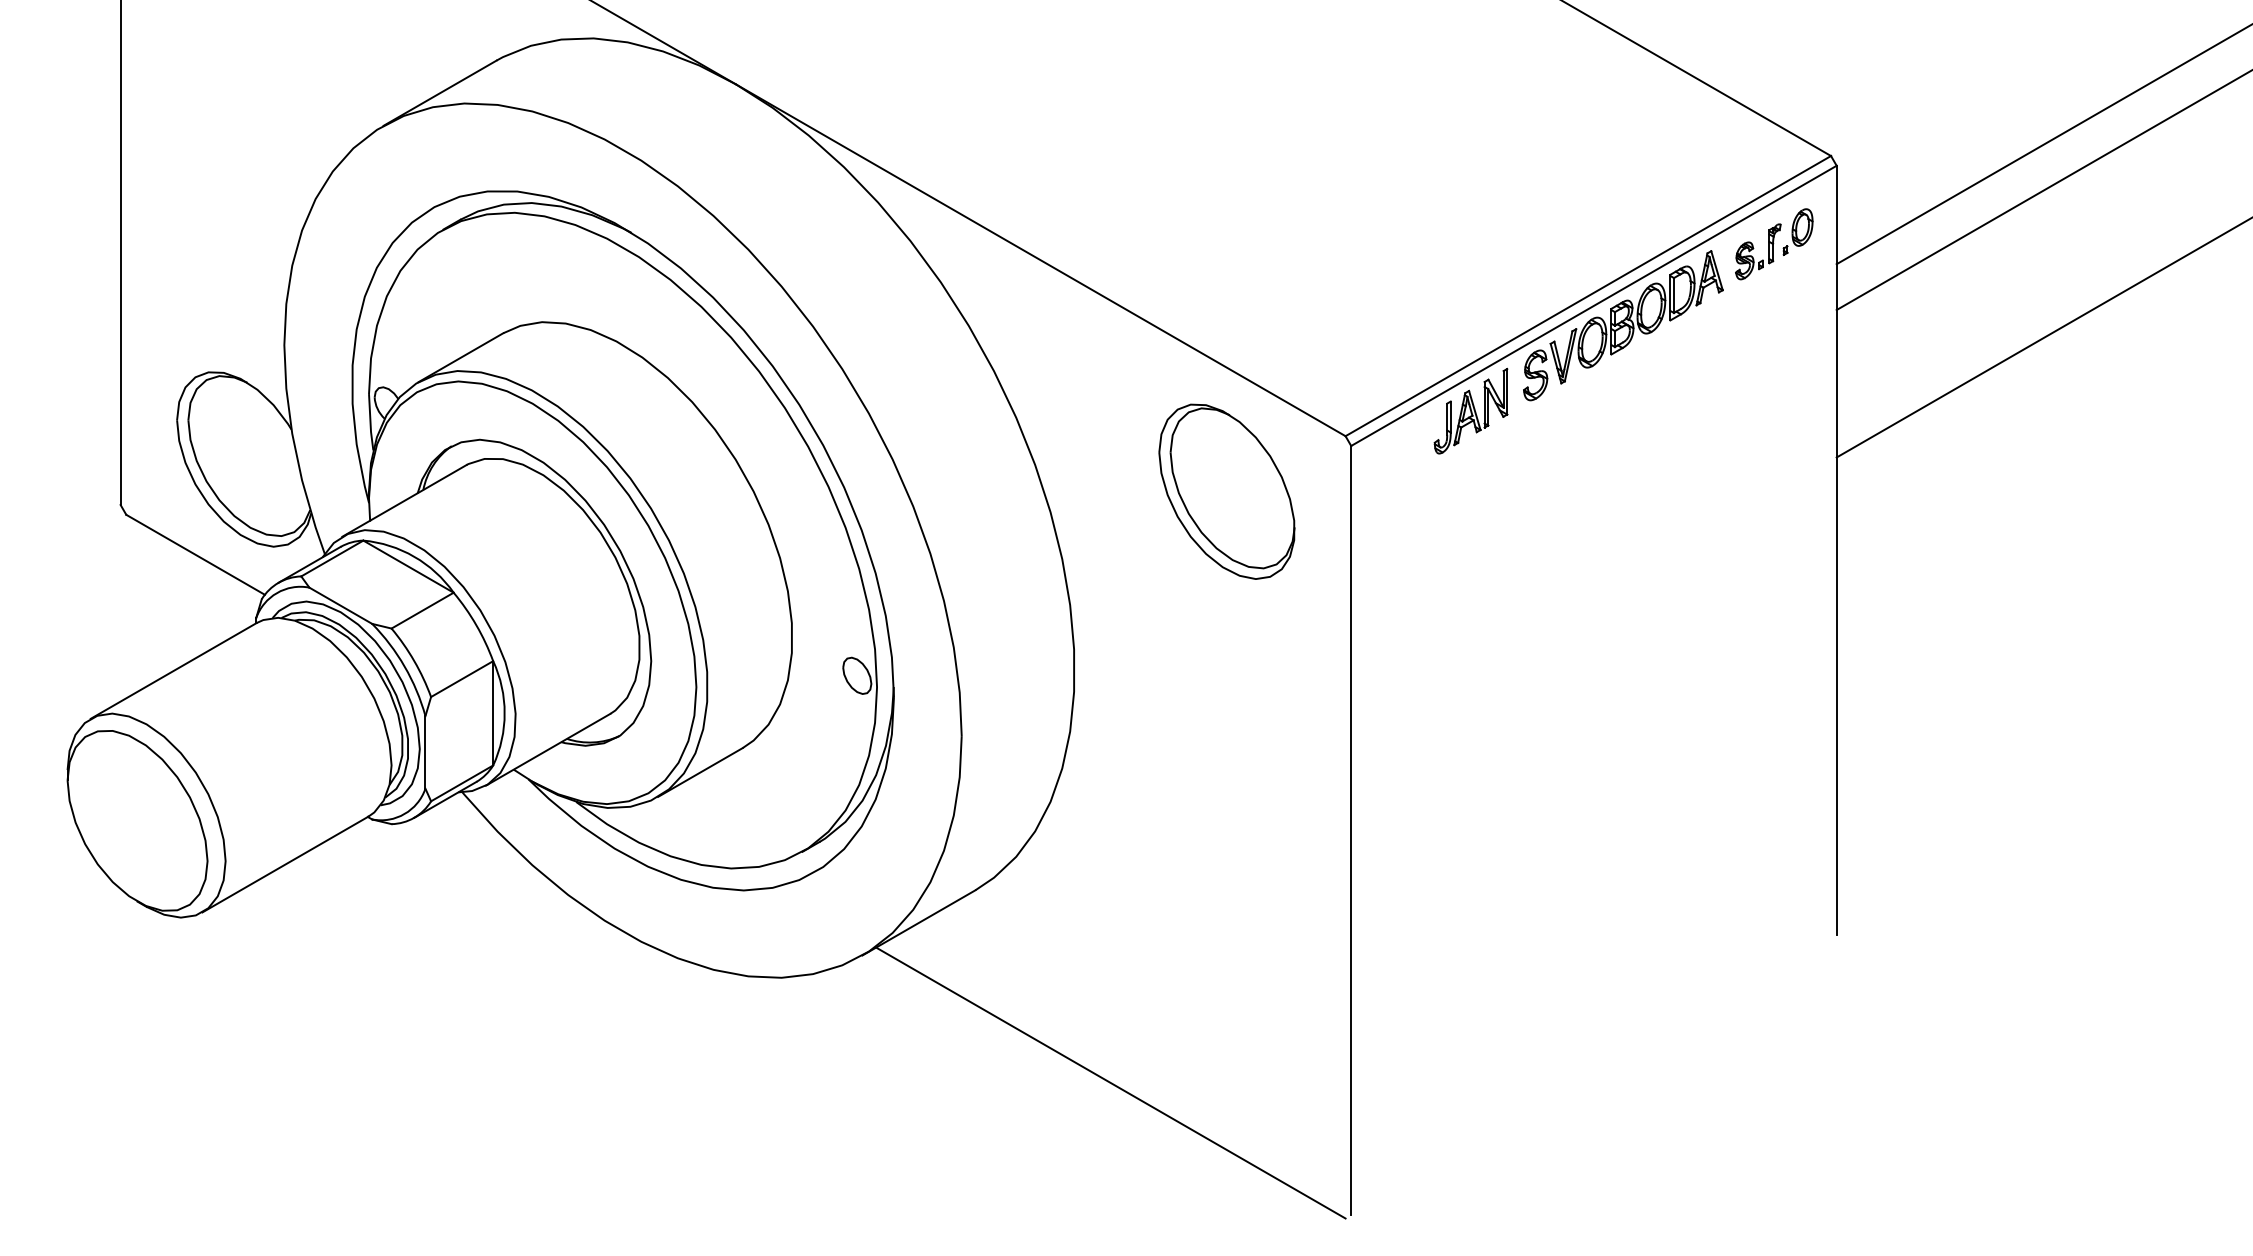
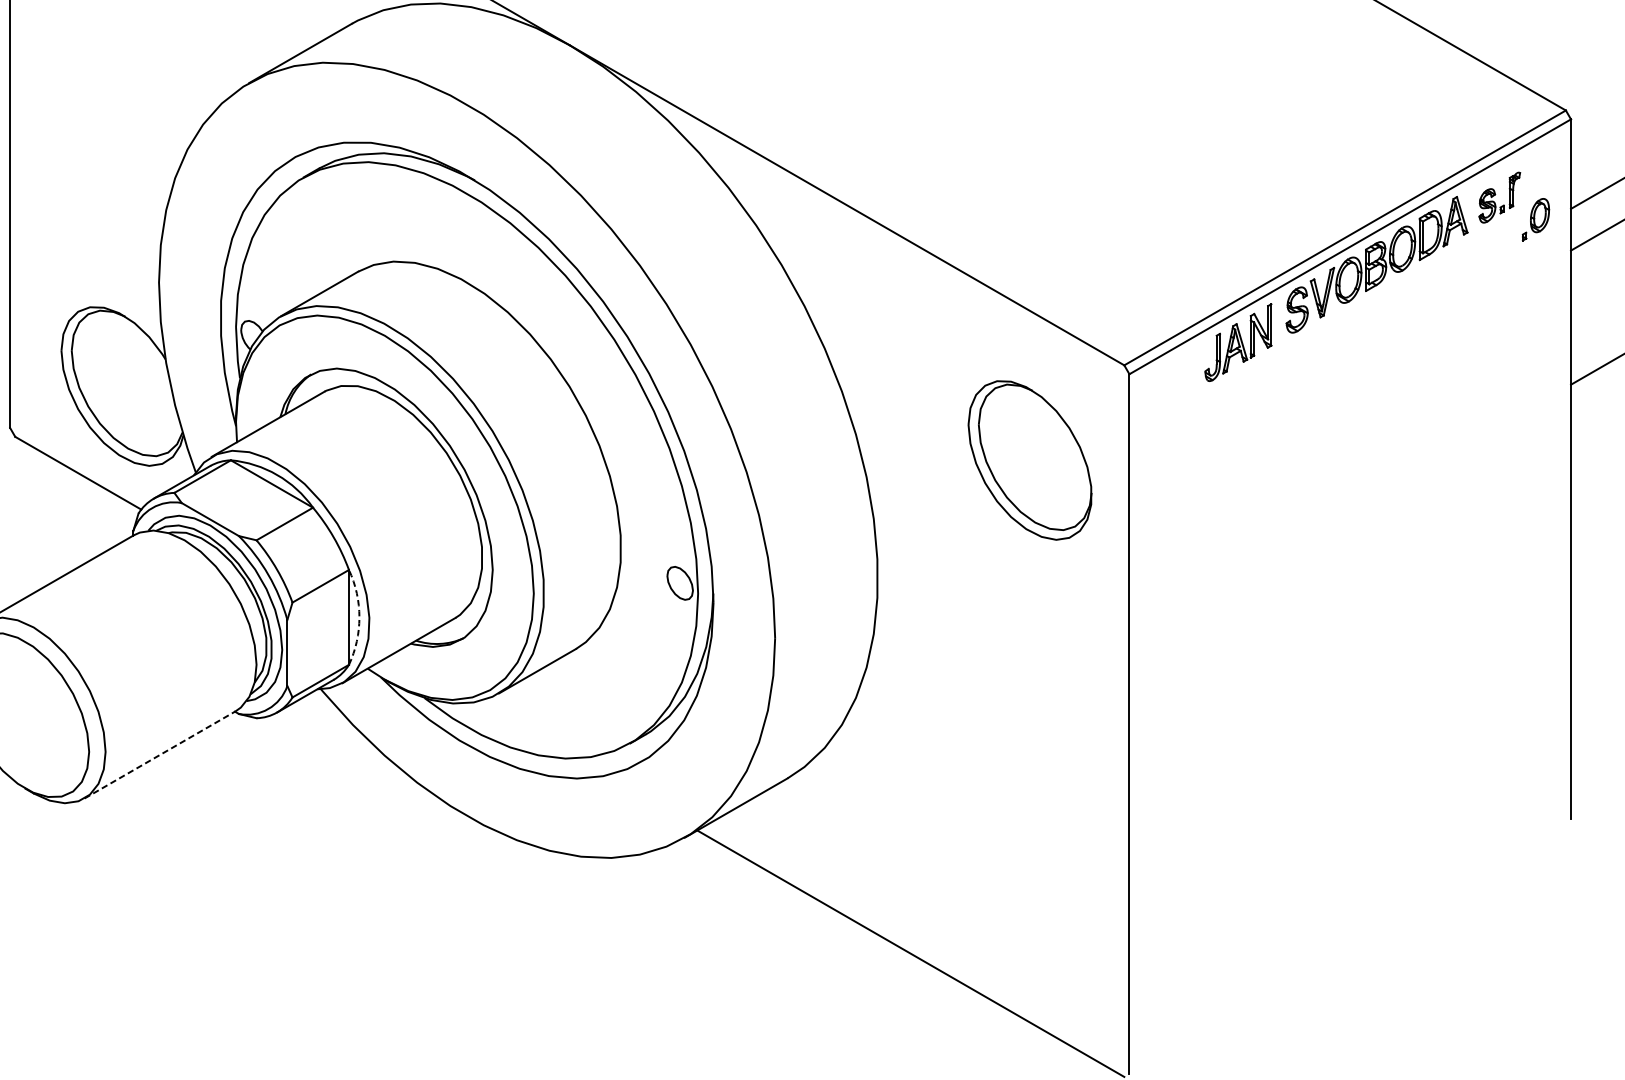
part: (1797, 231) -> (1535, 219), moved
part: (1226, 491) -> (1029, 460), moved
arc: (504, 713) -> (359, 617), solid -> dashed
line: (285, 864) -> (160, 754), solid -> dashed

